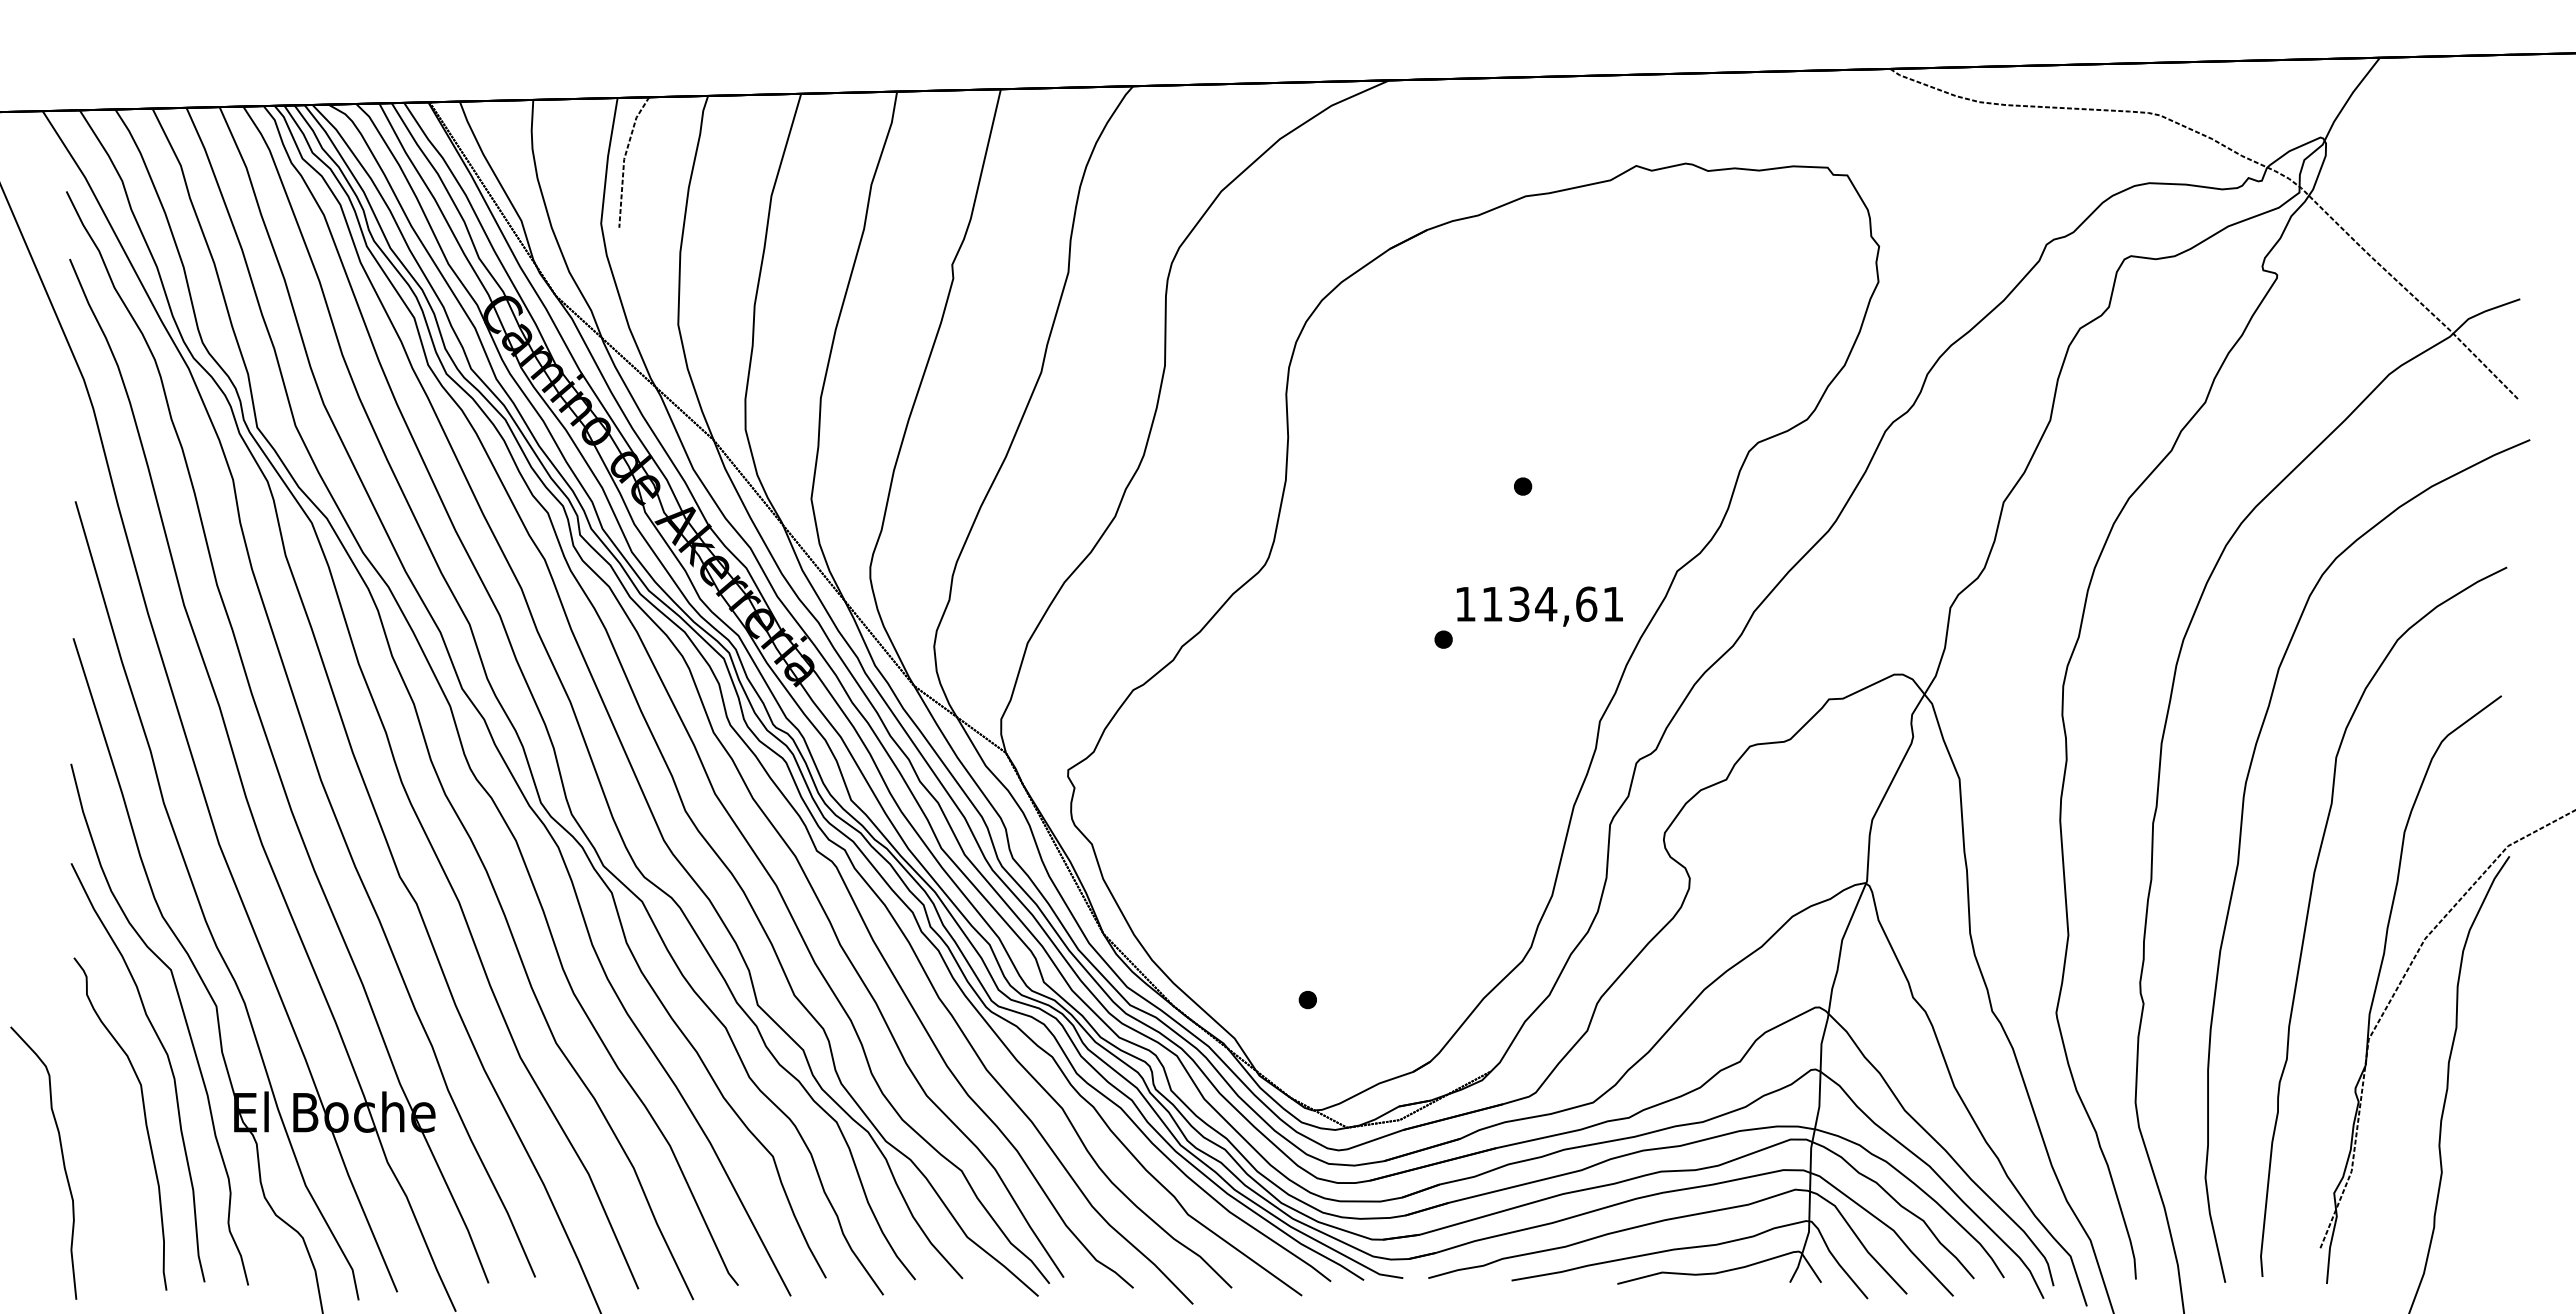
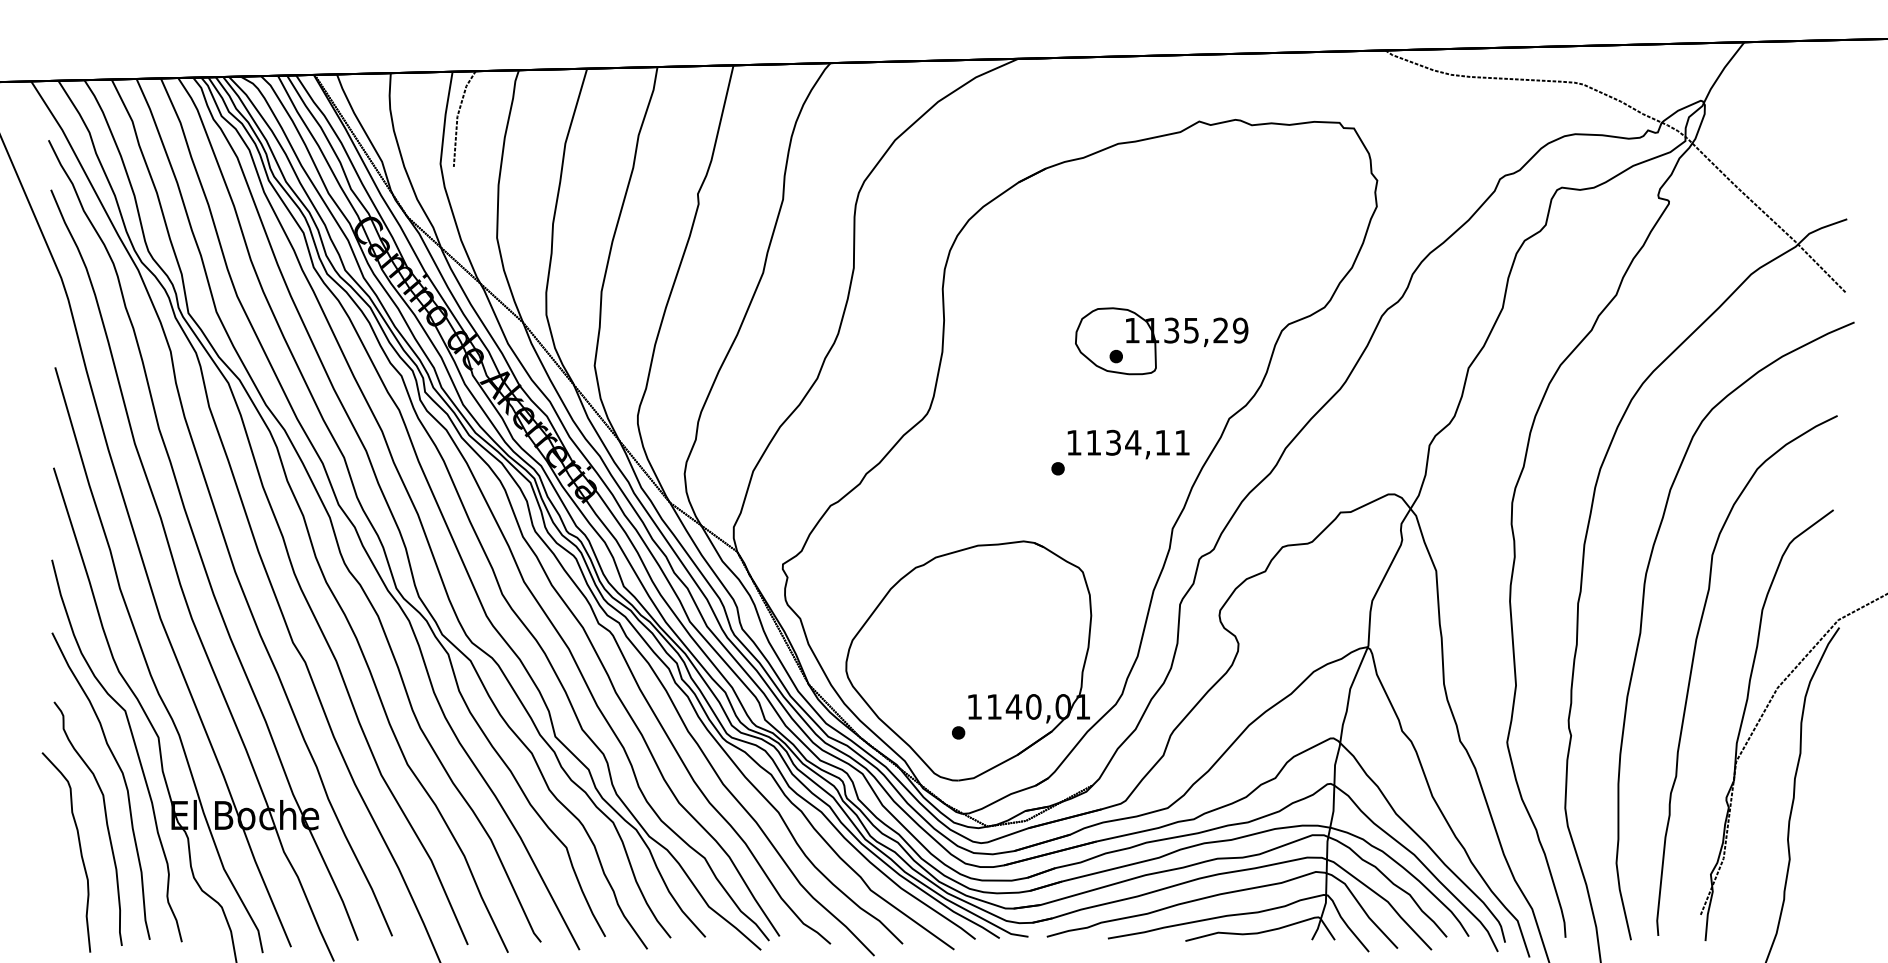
part: (1585, 465) -> (1162, 341), added
text: (1586, 603) -> (1162, 442), 1134,61 -> 1134,11
part: (1321, 901) -> (968, 660), added
curve: (62, 1161) -> (80, 851), moved

